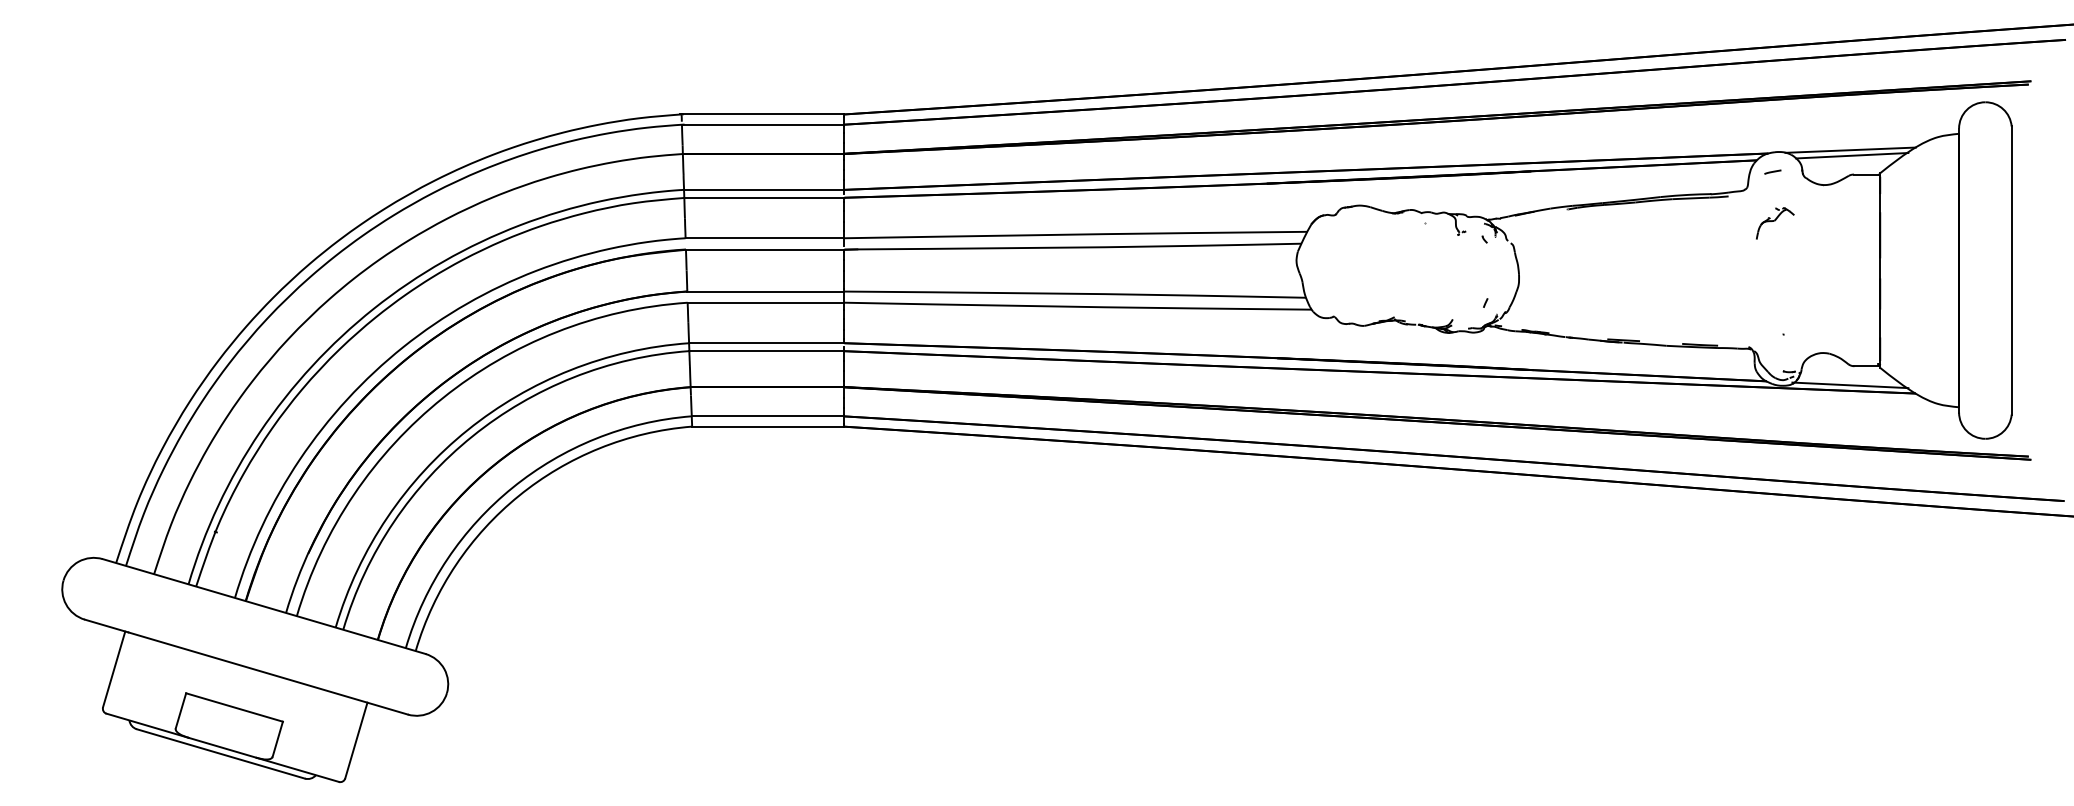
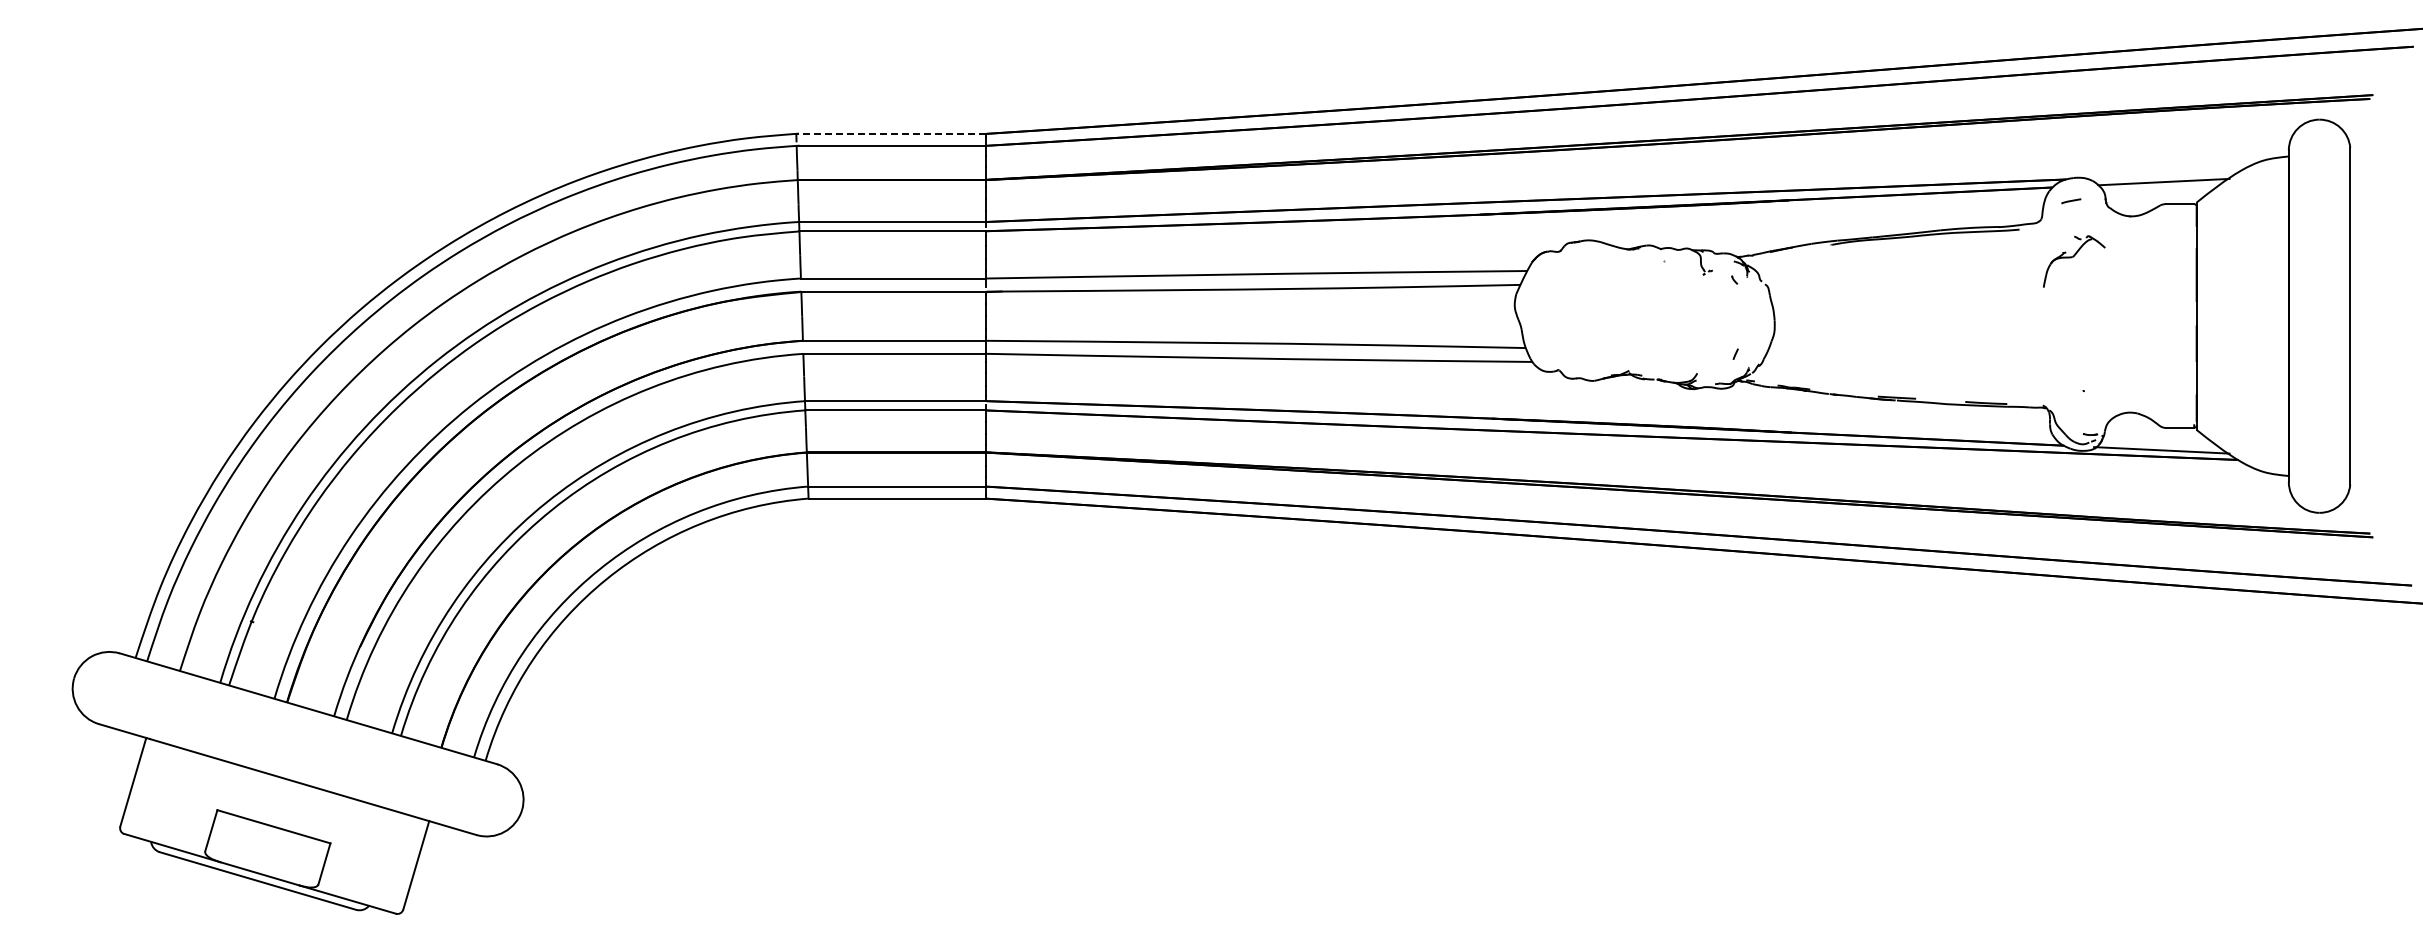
line: (762, 114) -> (890, 133), solid -> dashed
line: (1850, 150) -> (2161, 175), removed
part: (1774, 222) -> (2073, 260), size x1.4

